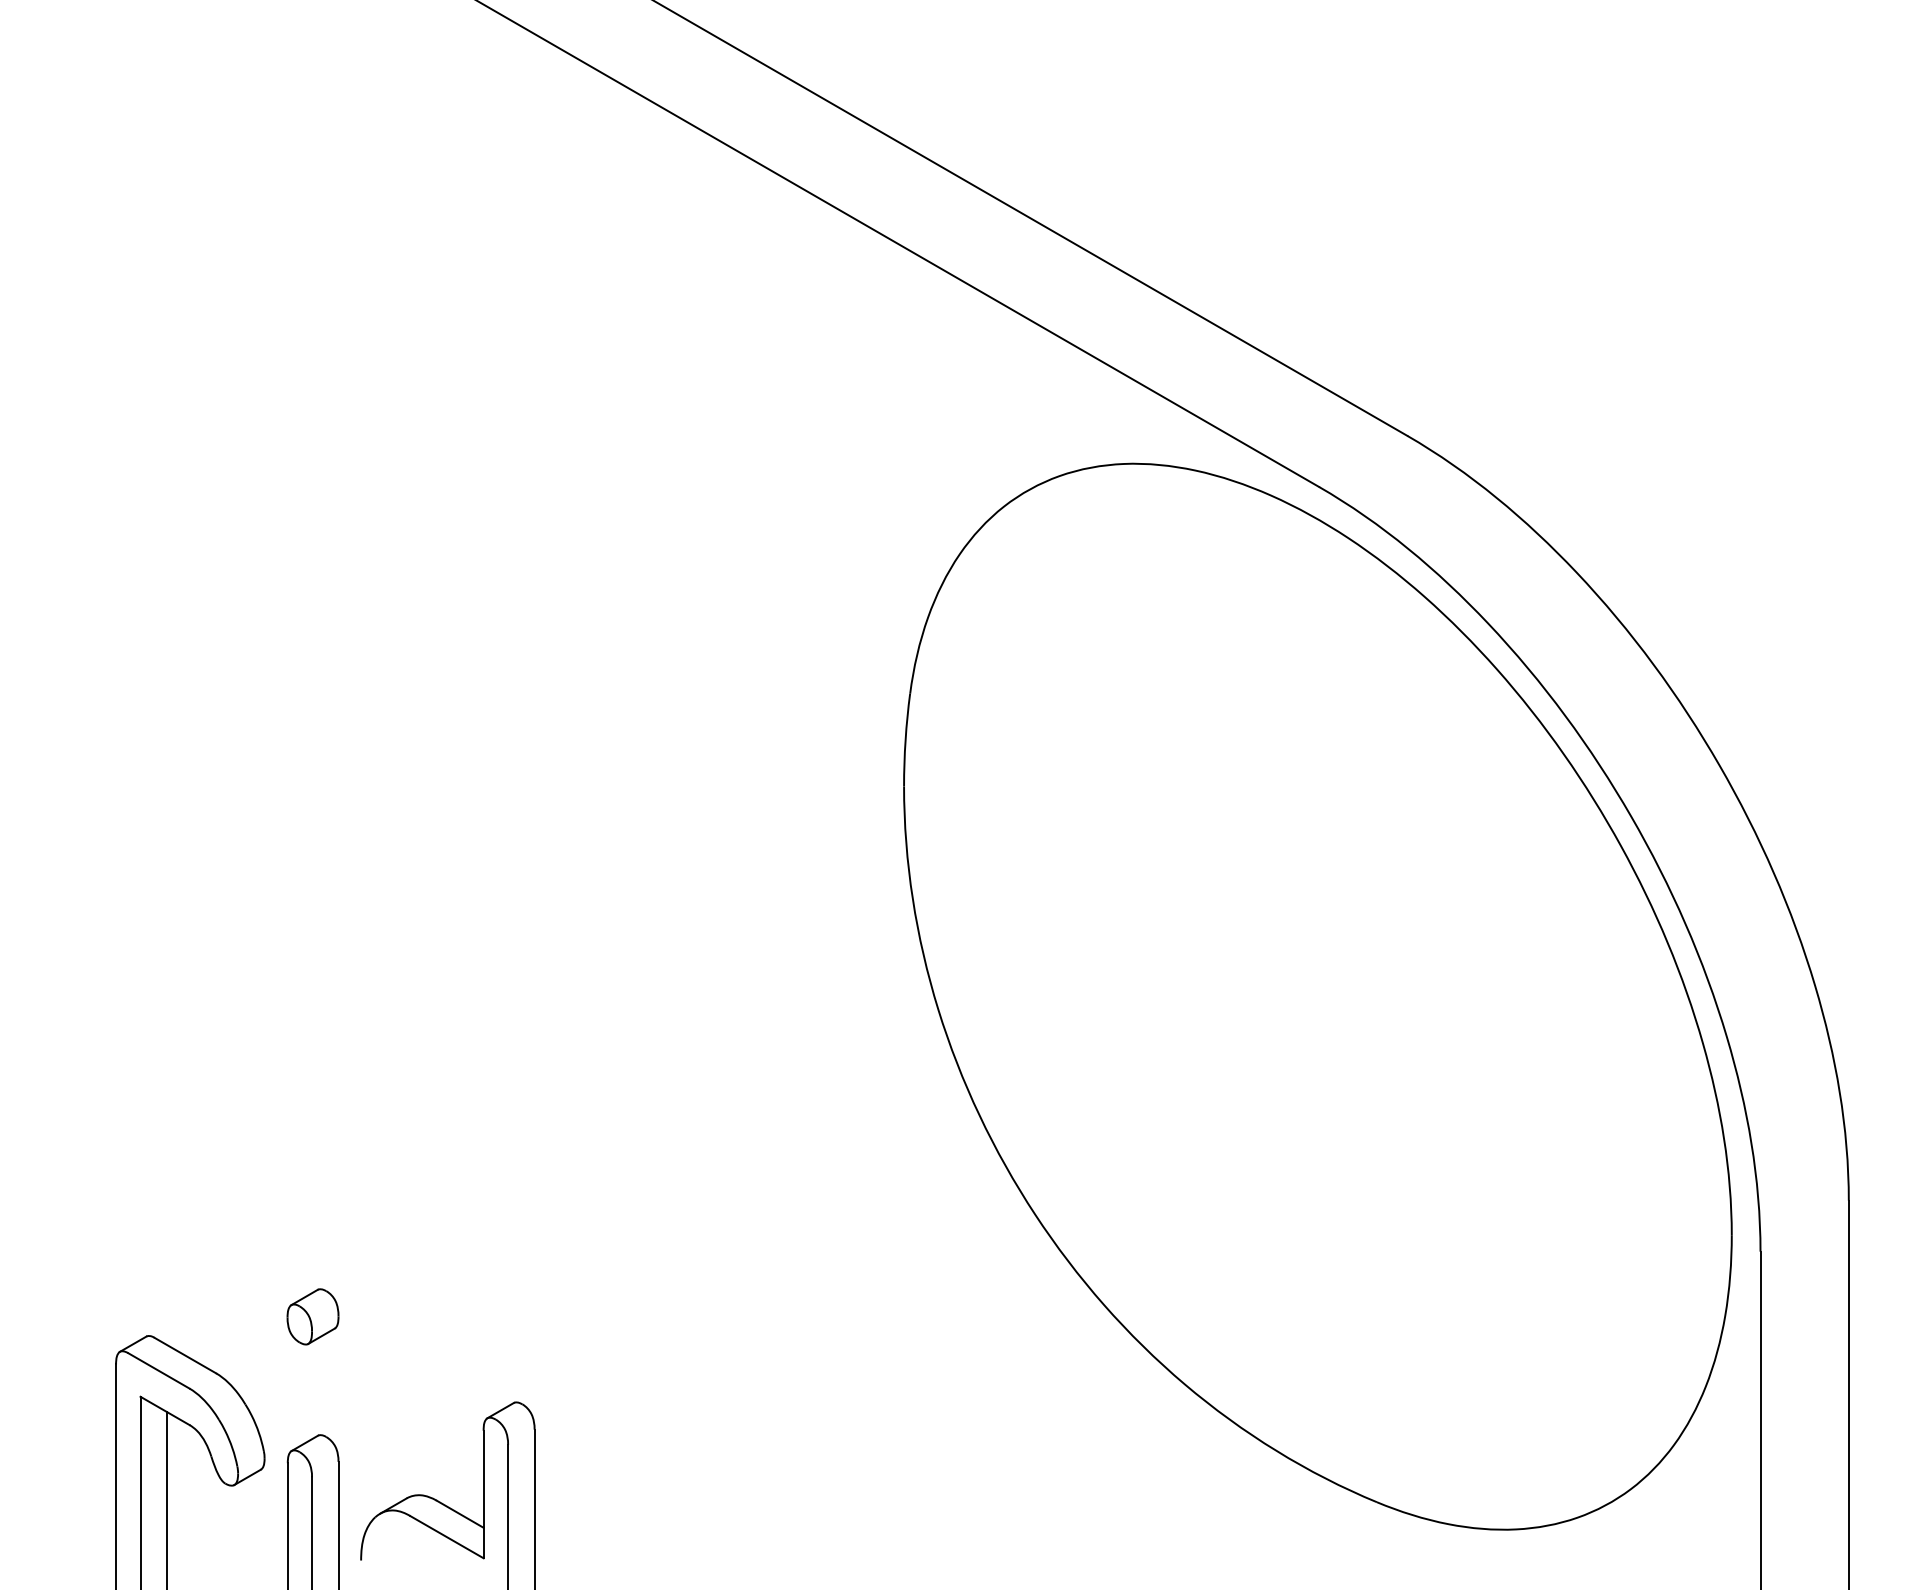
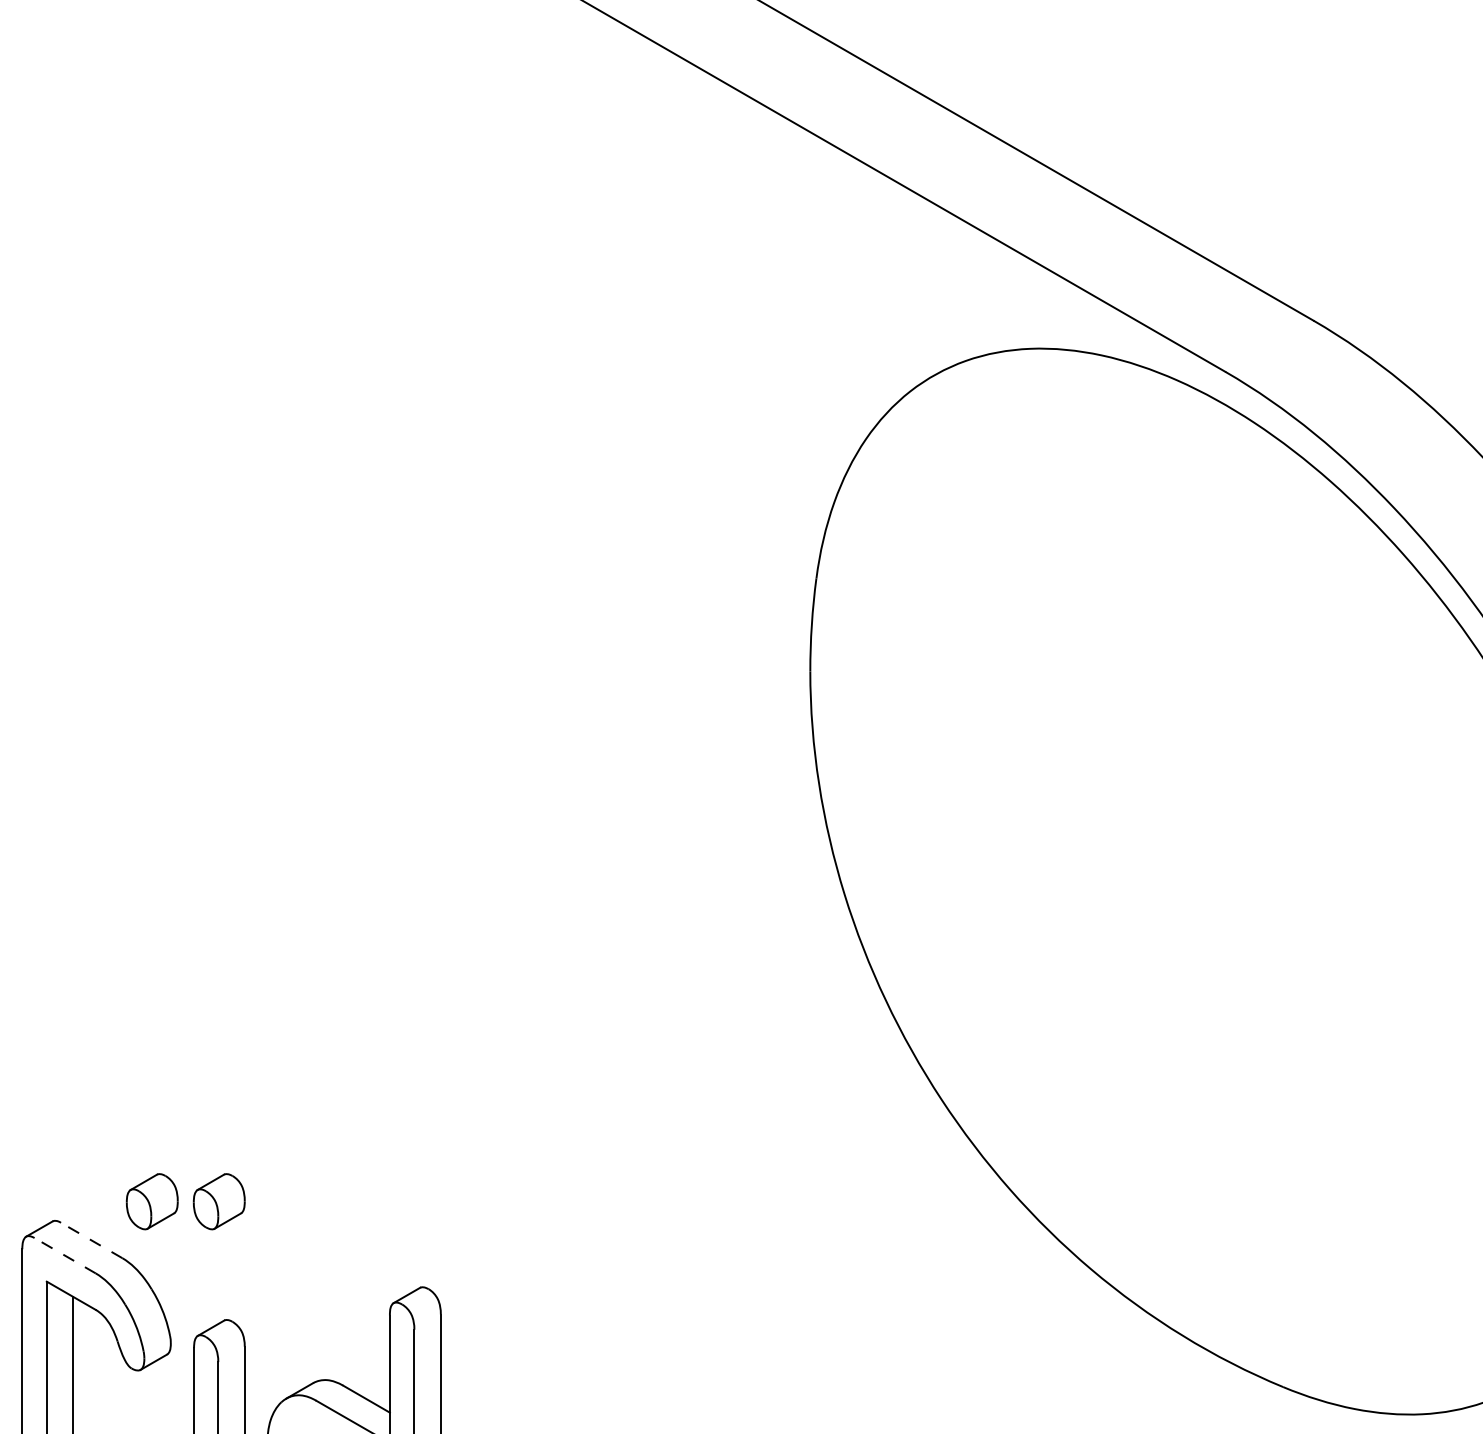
part: (245, 1316) -> (151, 1201), added
line: (185, 1355) -> (91, 1240), solid -> dashed
line: (158, 1370) -> (64, 1255), solid -> dashed

